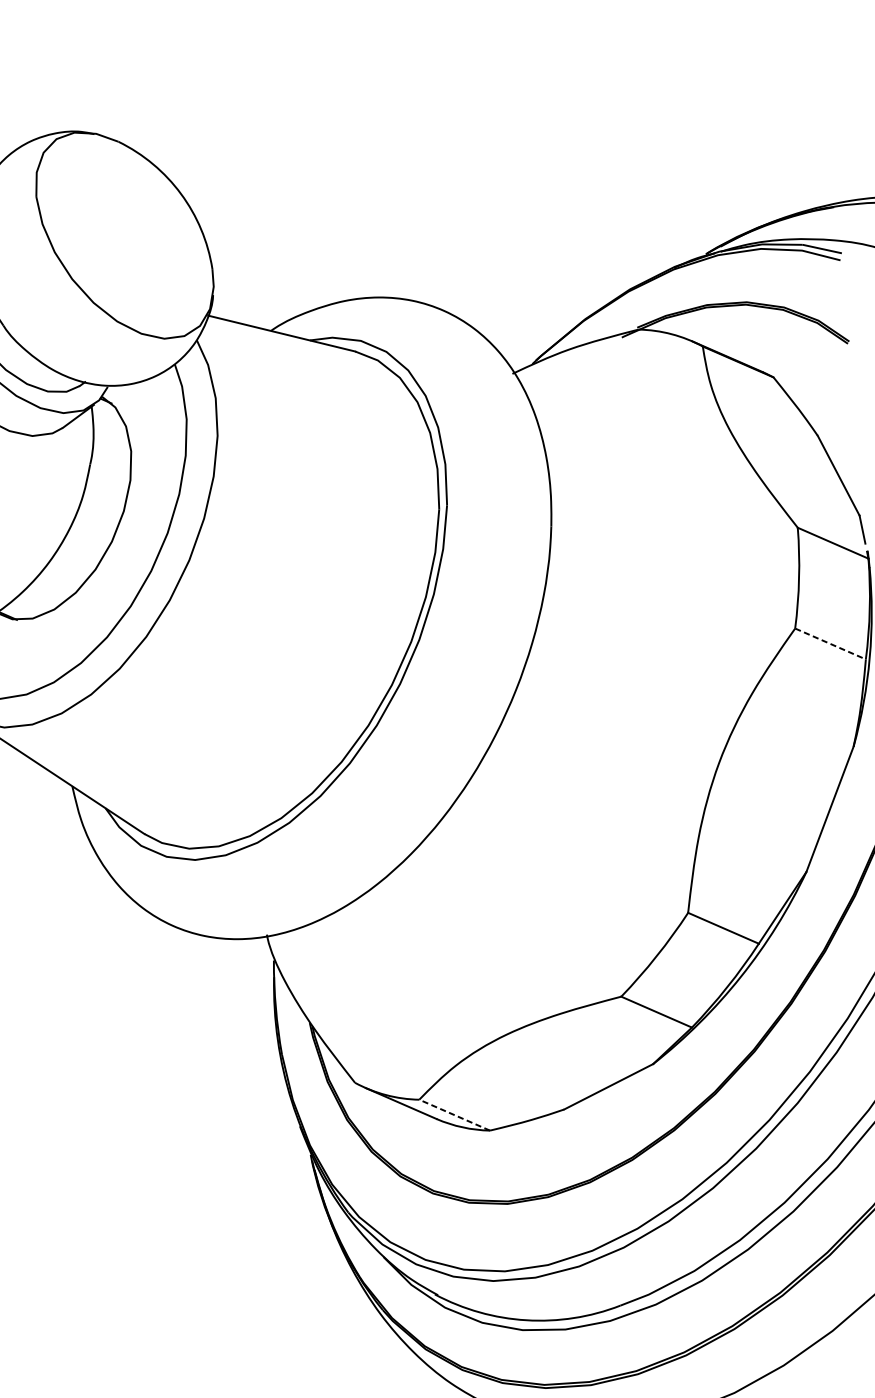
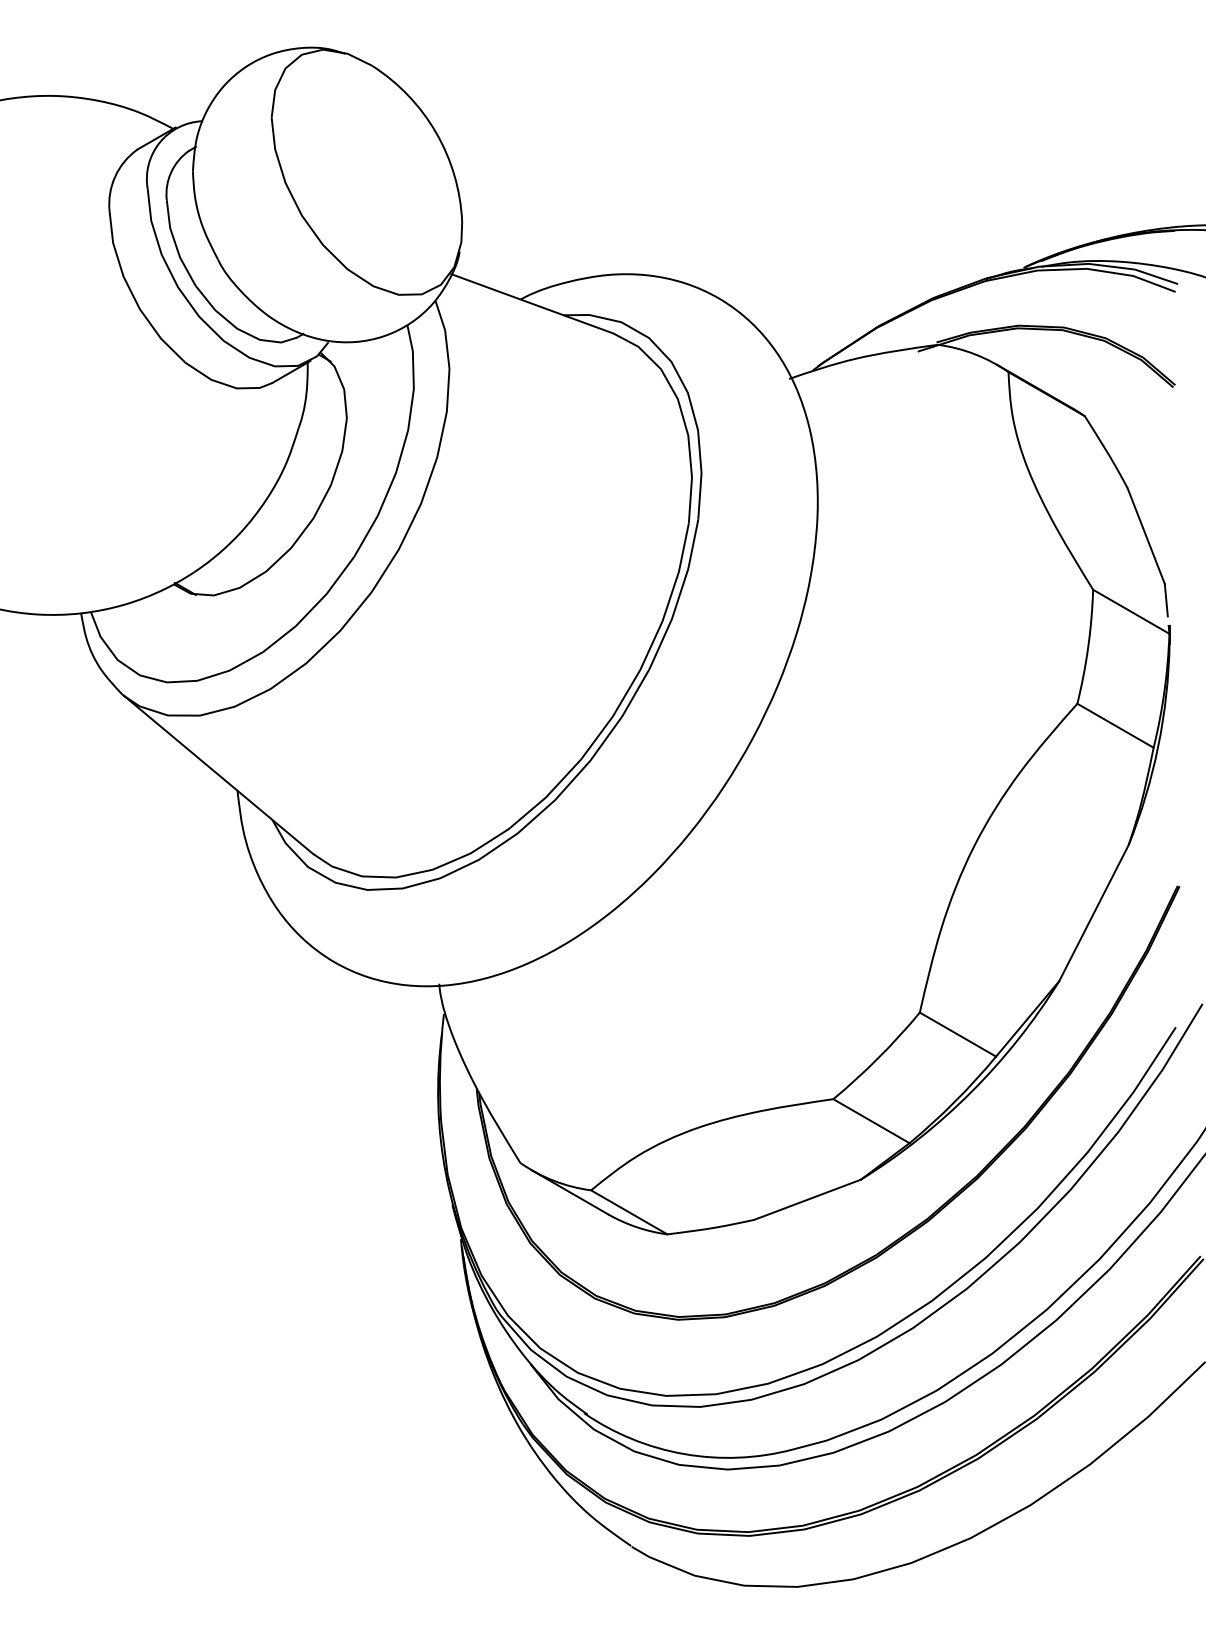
line: (830, 644) -> (1115, 726), dashed -> solid
line: (454, 1115) -> (628, 1212), dashed -> solid

